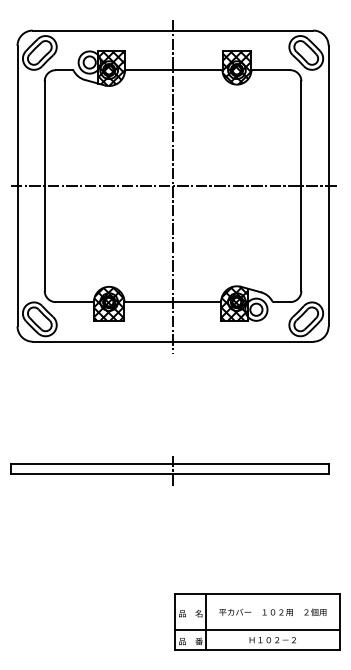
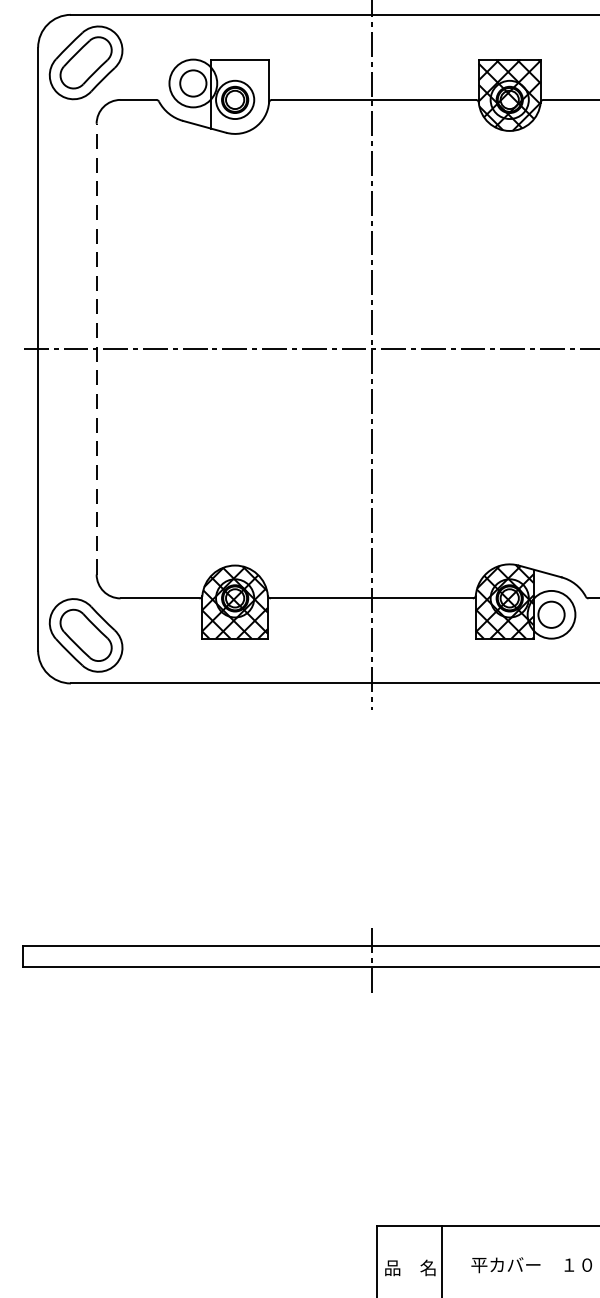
hatch: (111, 68) -> (240, 96), removed
line: (44, 186) -> (96, 349), solid -> dashed

